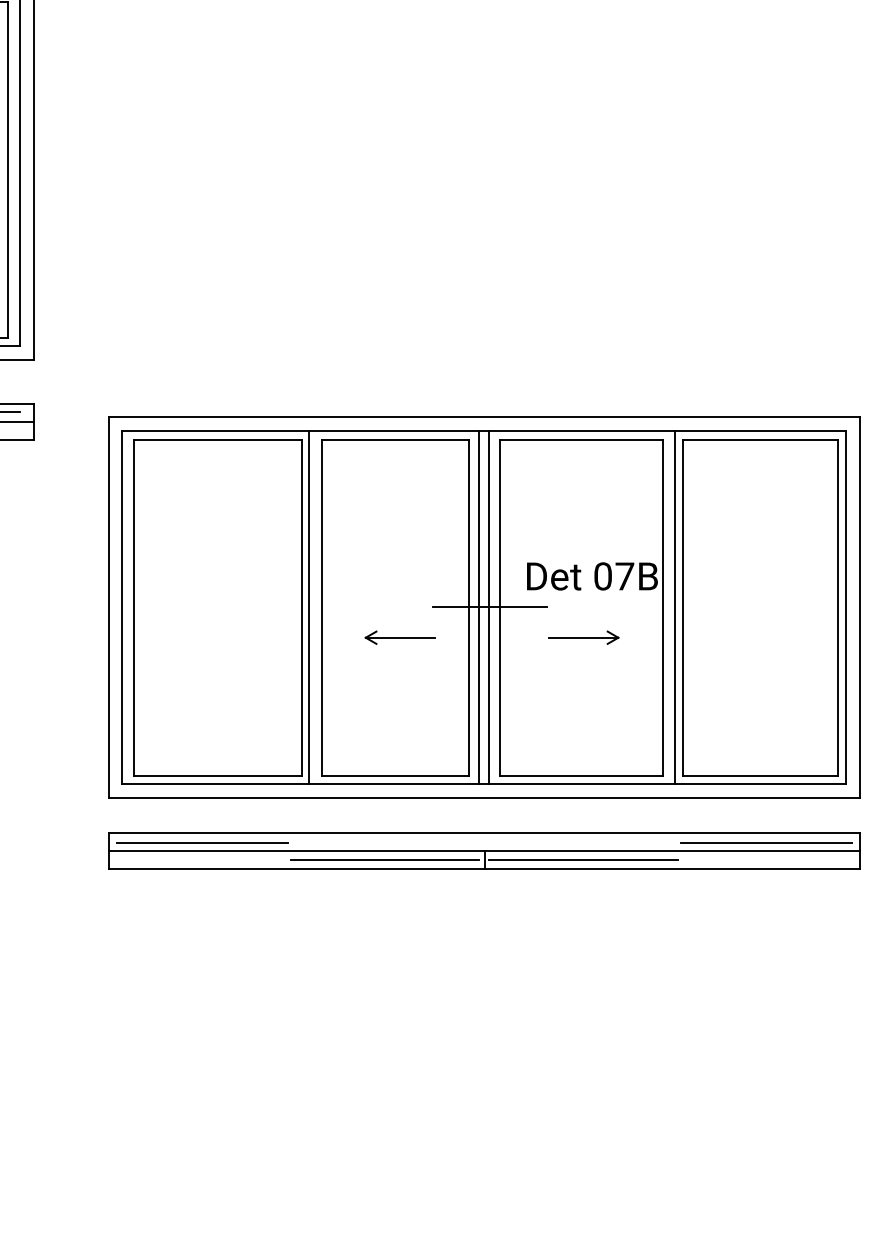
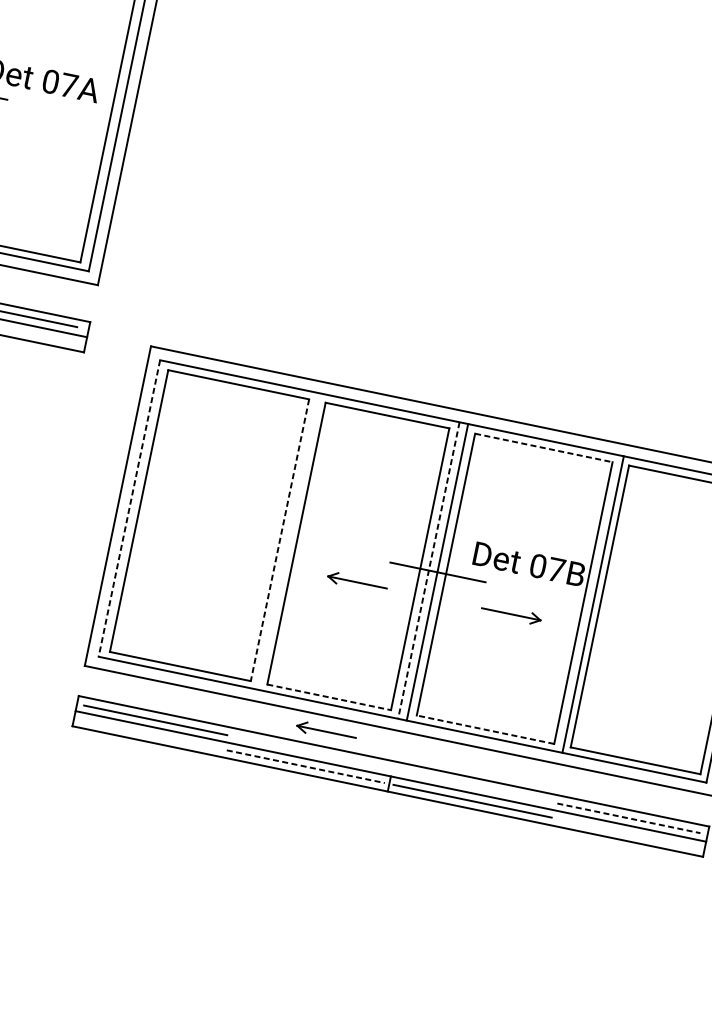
line: (581, 440) -> (543, 448), solid -> dashed
line: (309, 606) -> (286, 540), removed
line: (122, 607) -> (129, 508), solid -> dashed
line: (301, 607) -> (279, 539), solid -> dashed
line: (479, 607) -> (429, 570), solid -> dashed
line: (395, 775) -> (329, 697), solid -> dashed
line: (581, 775) -> (485, 729), solid -> dashed
part: (399, 815) -> (325, 731), added
line: (766, 843) -> (628, 818), solid -> dashed
line: (385, 860) -> (306, 766), solid -> dashed

